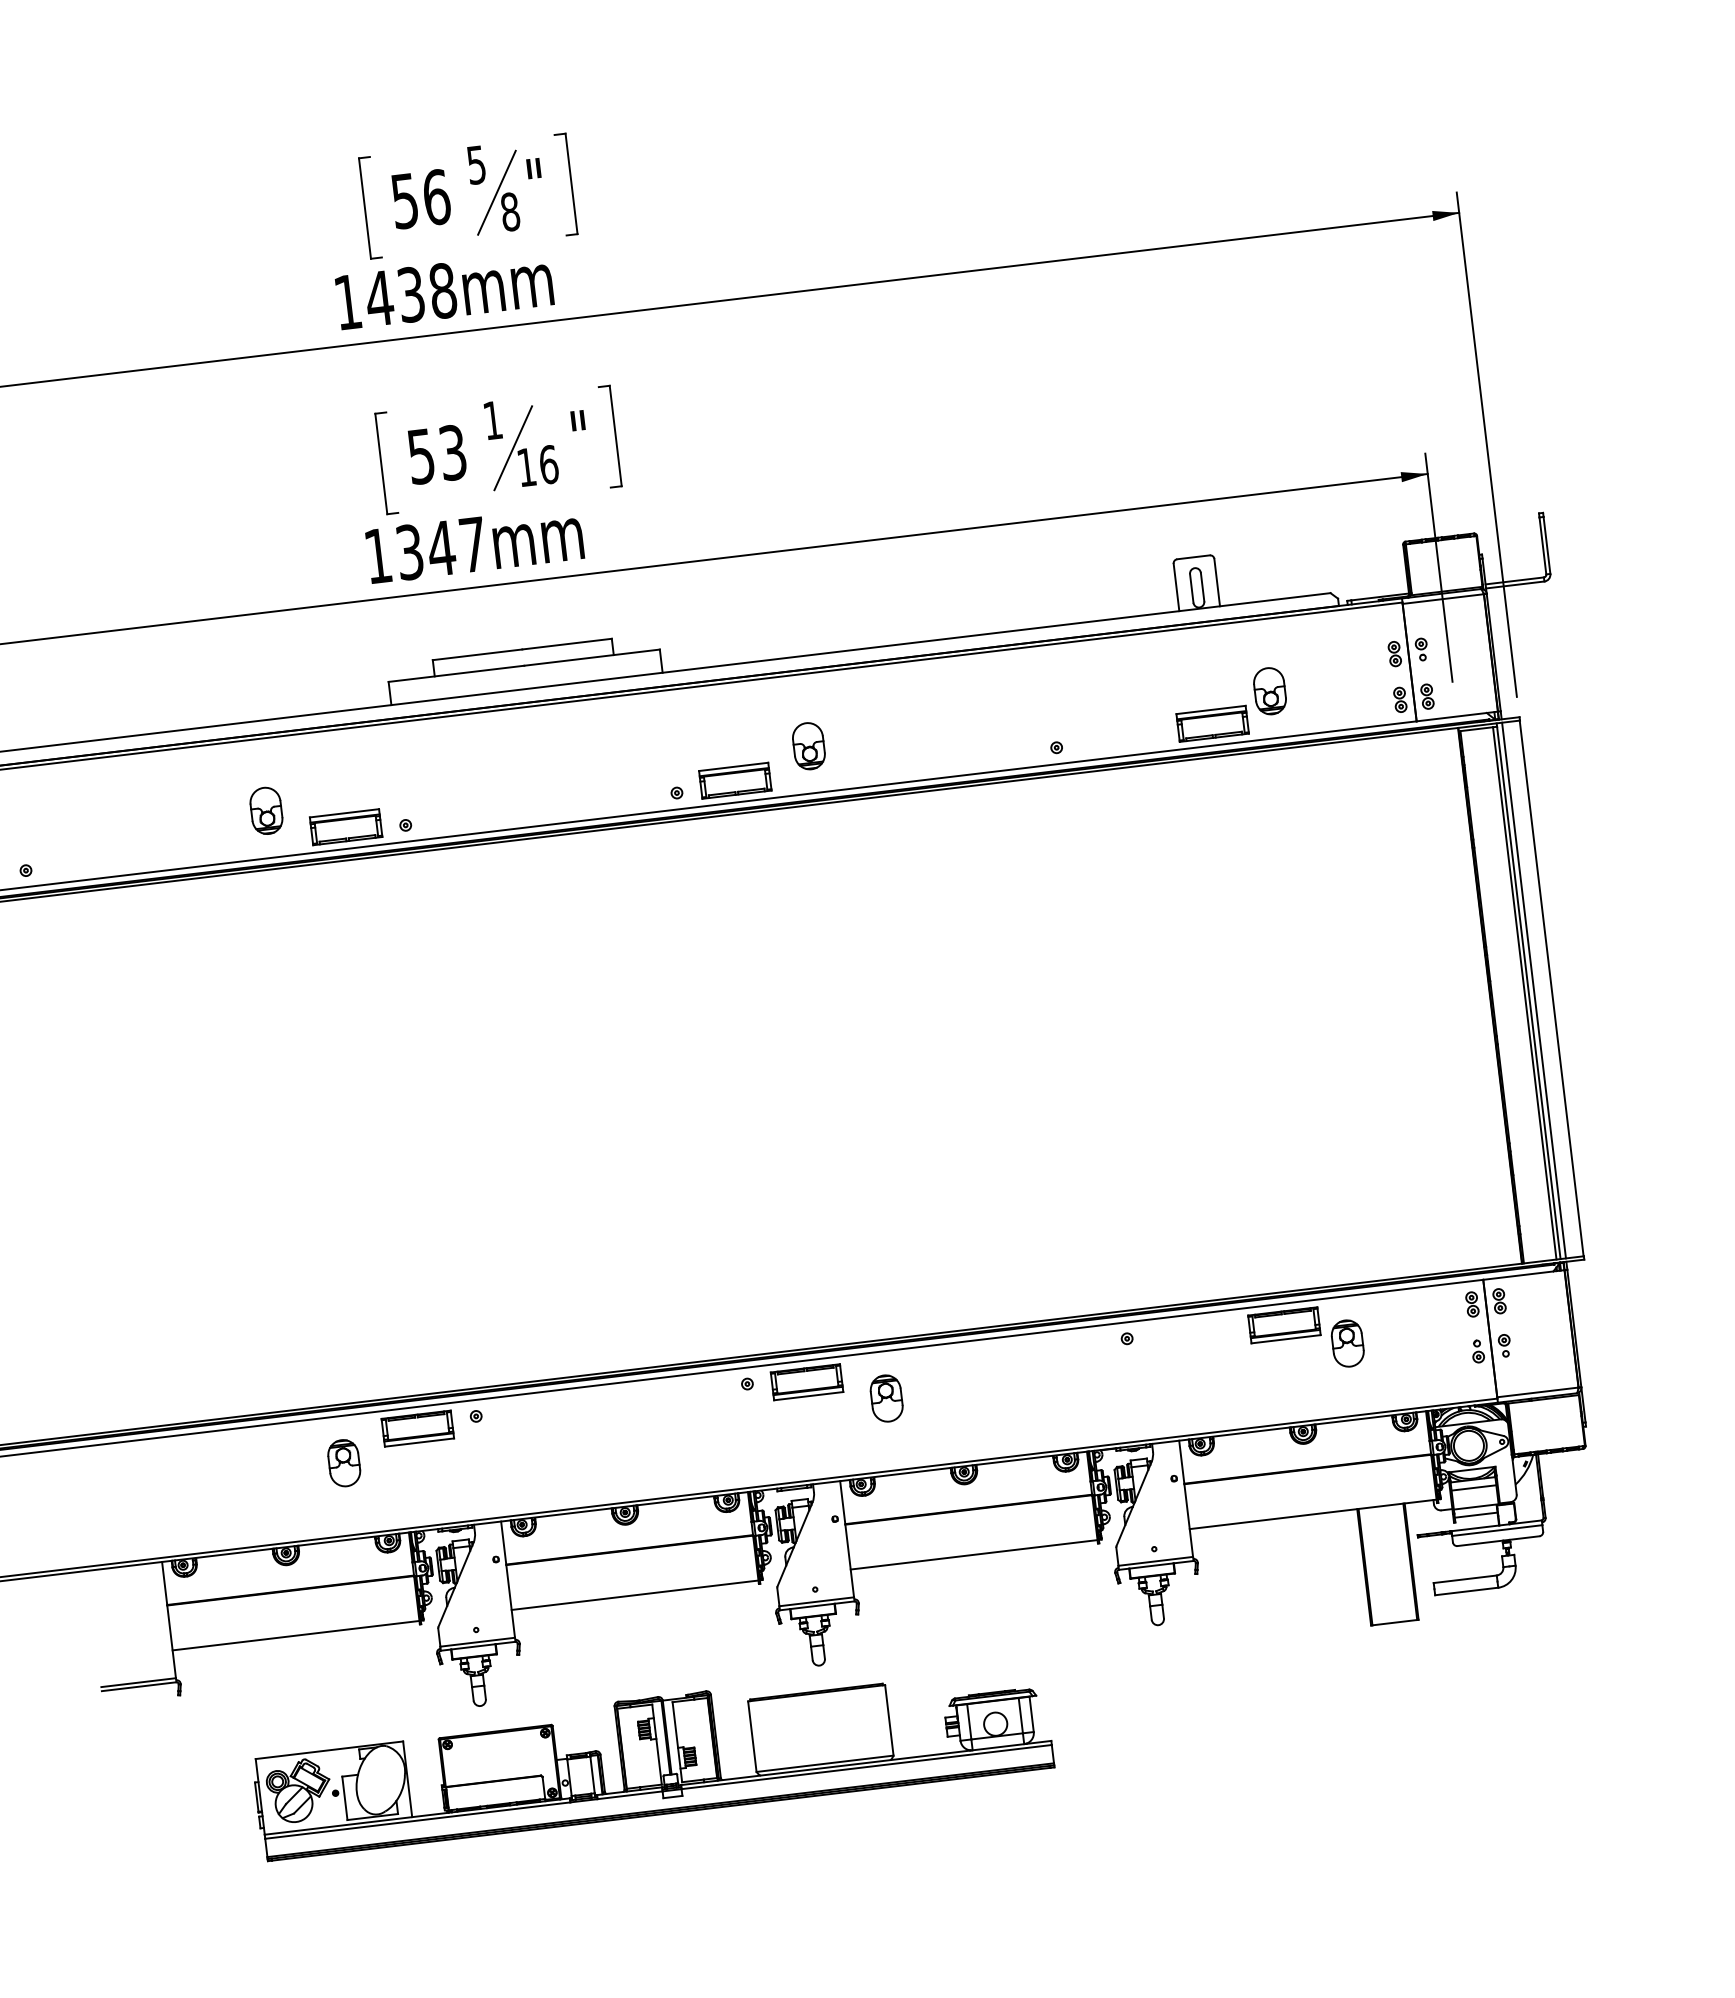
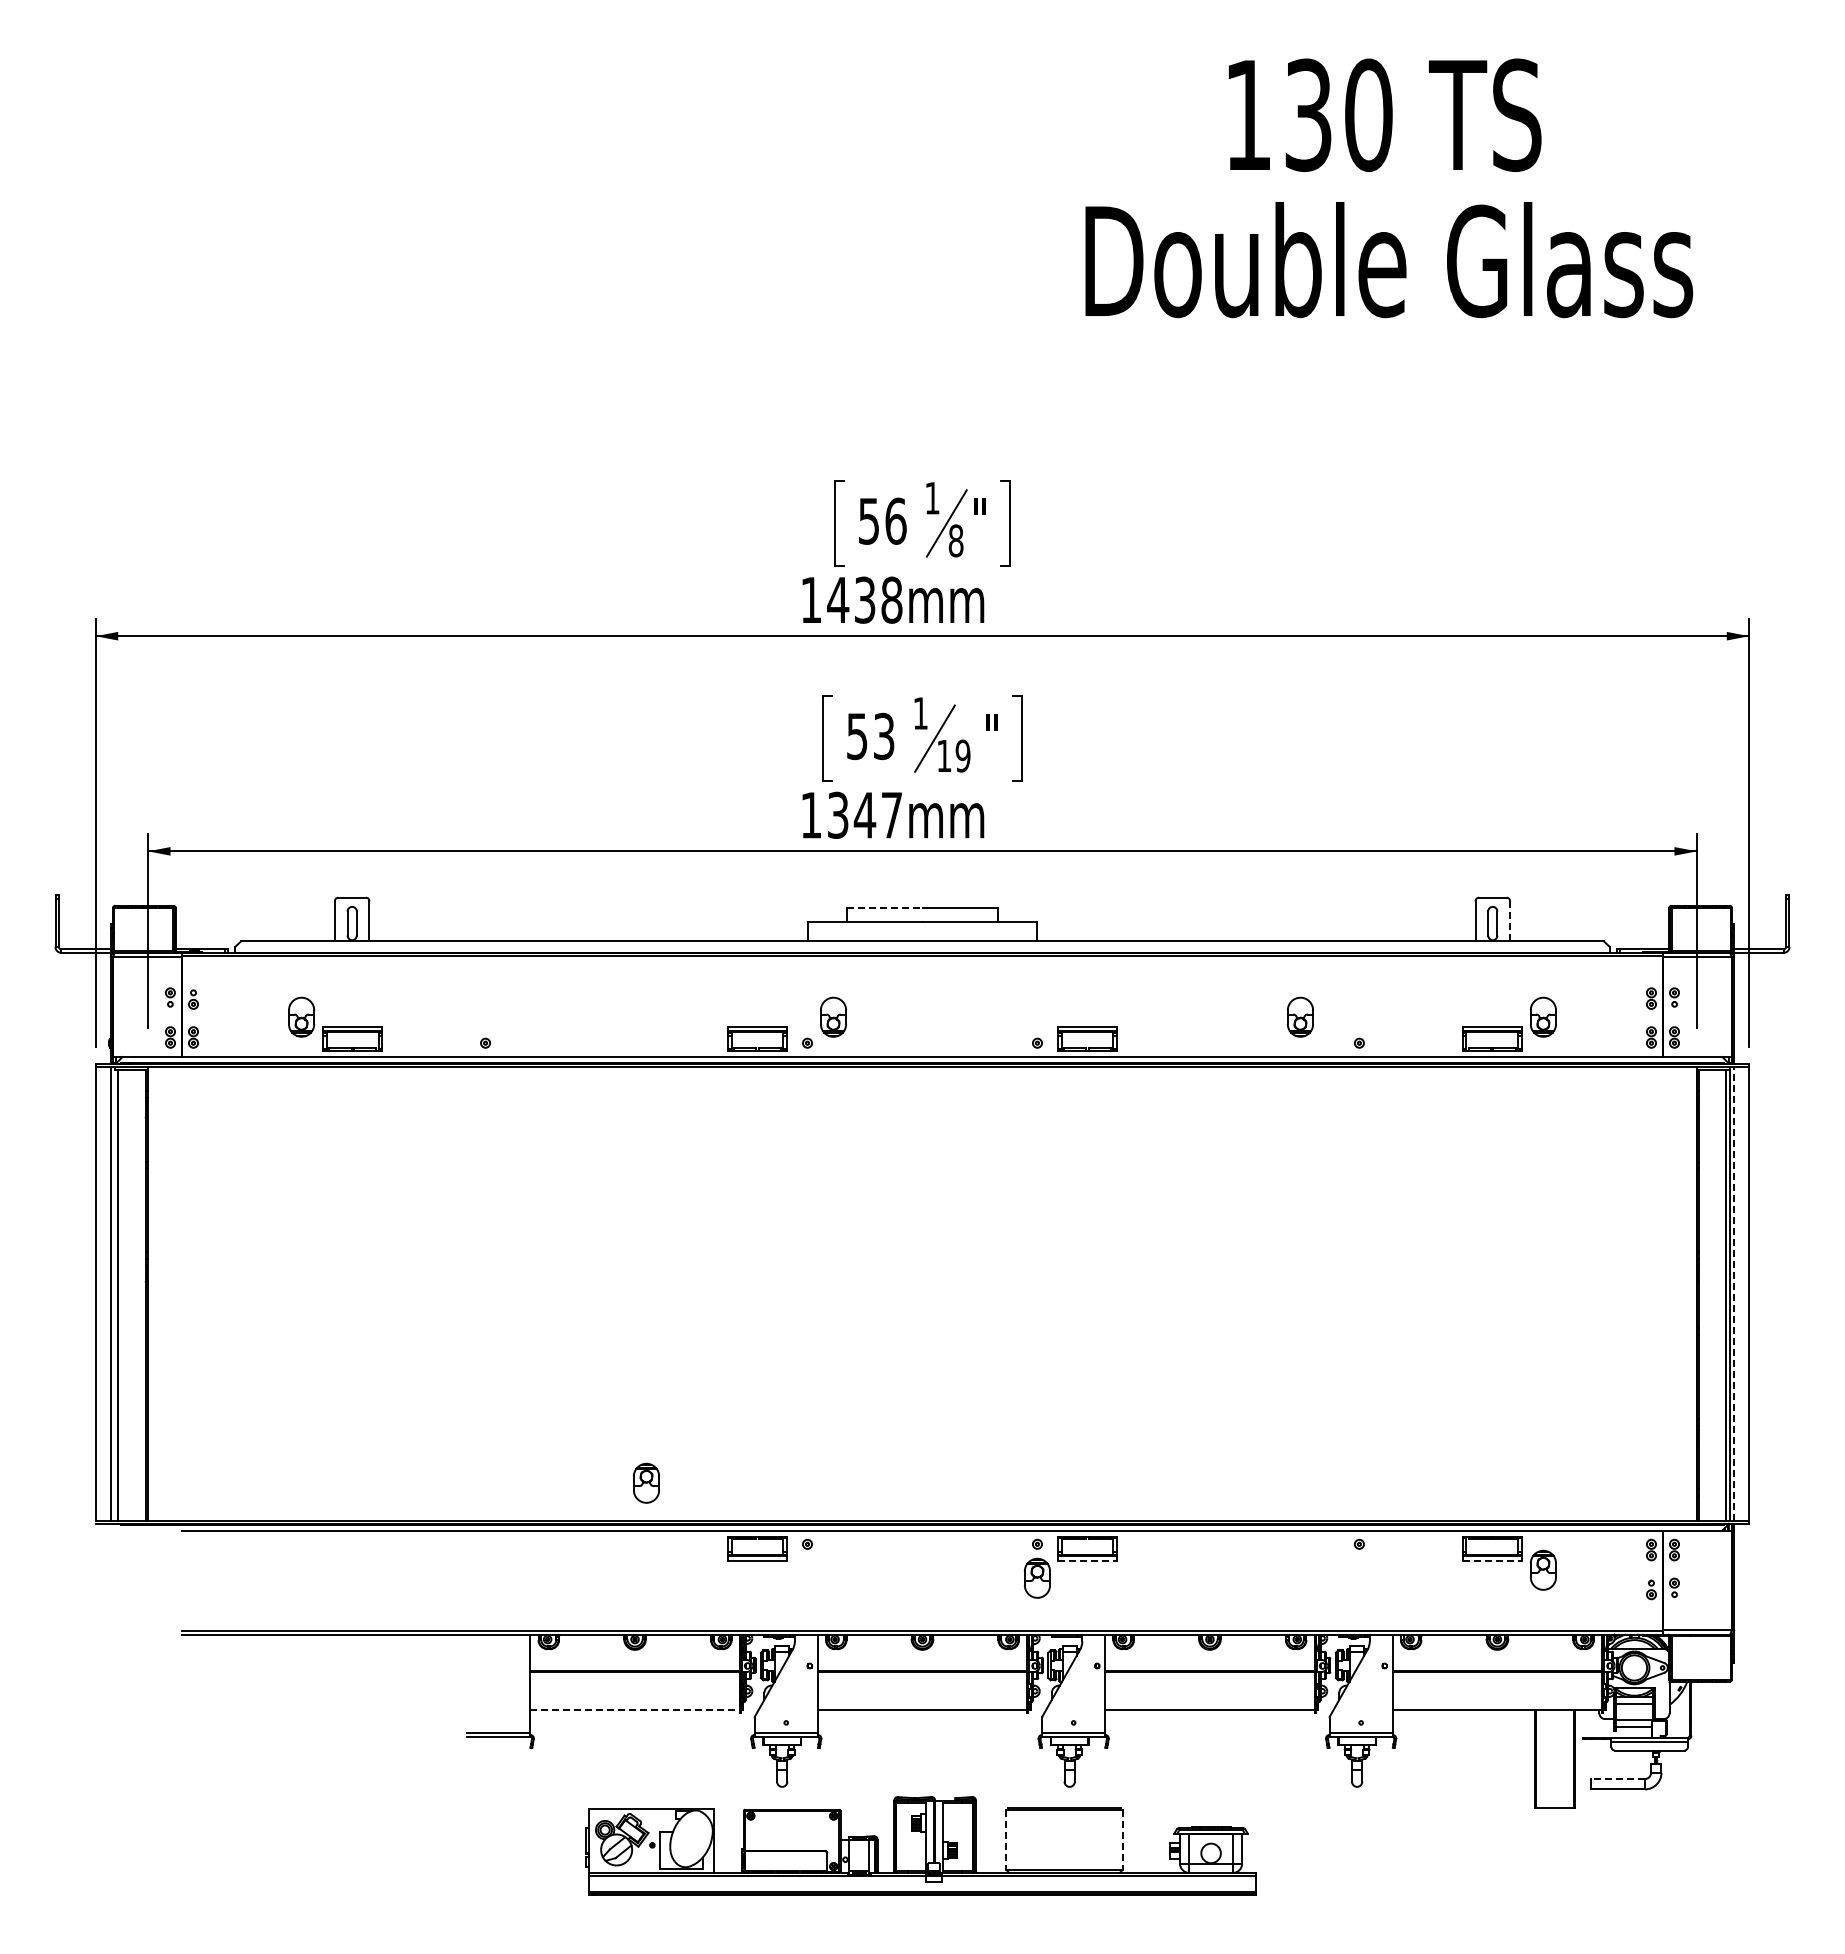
text: (476, 165) -> (932, 498), 5 -> 1
text: (548, 464) -> (962, 755), 16 -> 19
line: (1217, 581) -> (1510, 920), solid -> dashed
line: (477, 654) -> (884, 907), solid -> dashed
part: (808, 745) -> (1300, 1016), moved
part: (266, 810) -> (833, 1016), moved
line: (1534, 990) -> (1734, 1293), solid -> dashed
line: (1286, 1339) -> (1492, 1560), solid -> dashed
line: (808, 1396) -> (1087, 1560), solid -> dashed
part: (886, 1397) -> (1037, 1577), moved
part: (344, 1462) -> (646, 1482), moved
line: (1465, 1579) -> (1618, 1779), solid -> dashed
line: (296, 1635) -> (635, 1709), solid -> dashed
line: (889, 1720) -> (1122, 1839), solid -> dashed
line: (752, 1736) -> (1006, 1839), solid -> dashed

